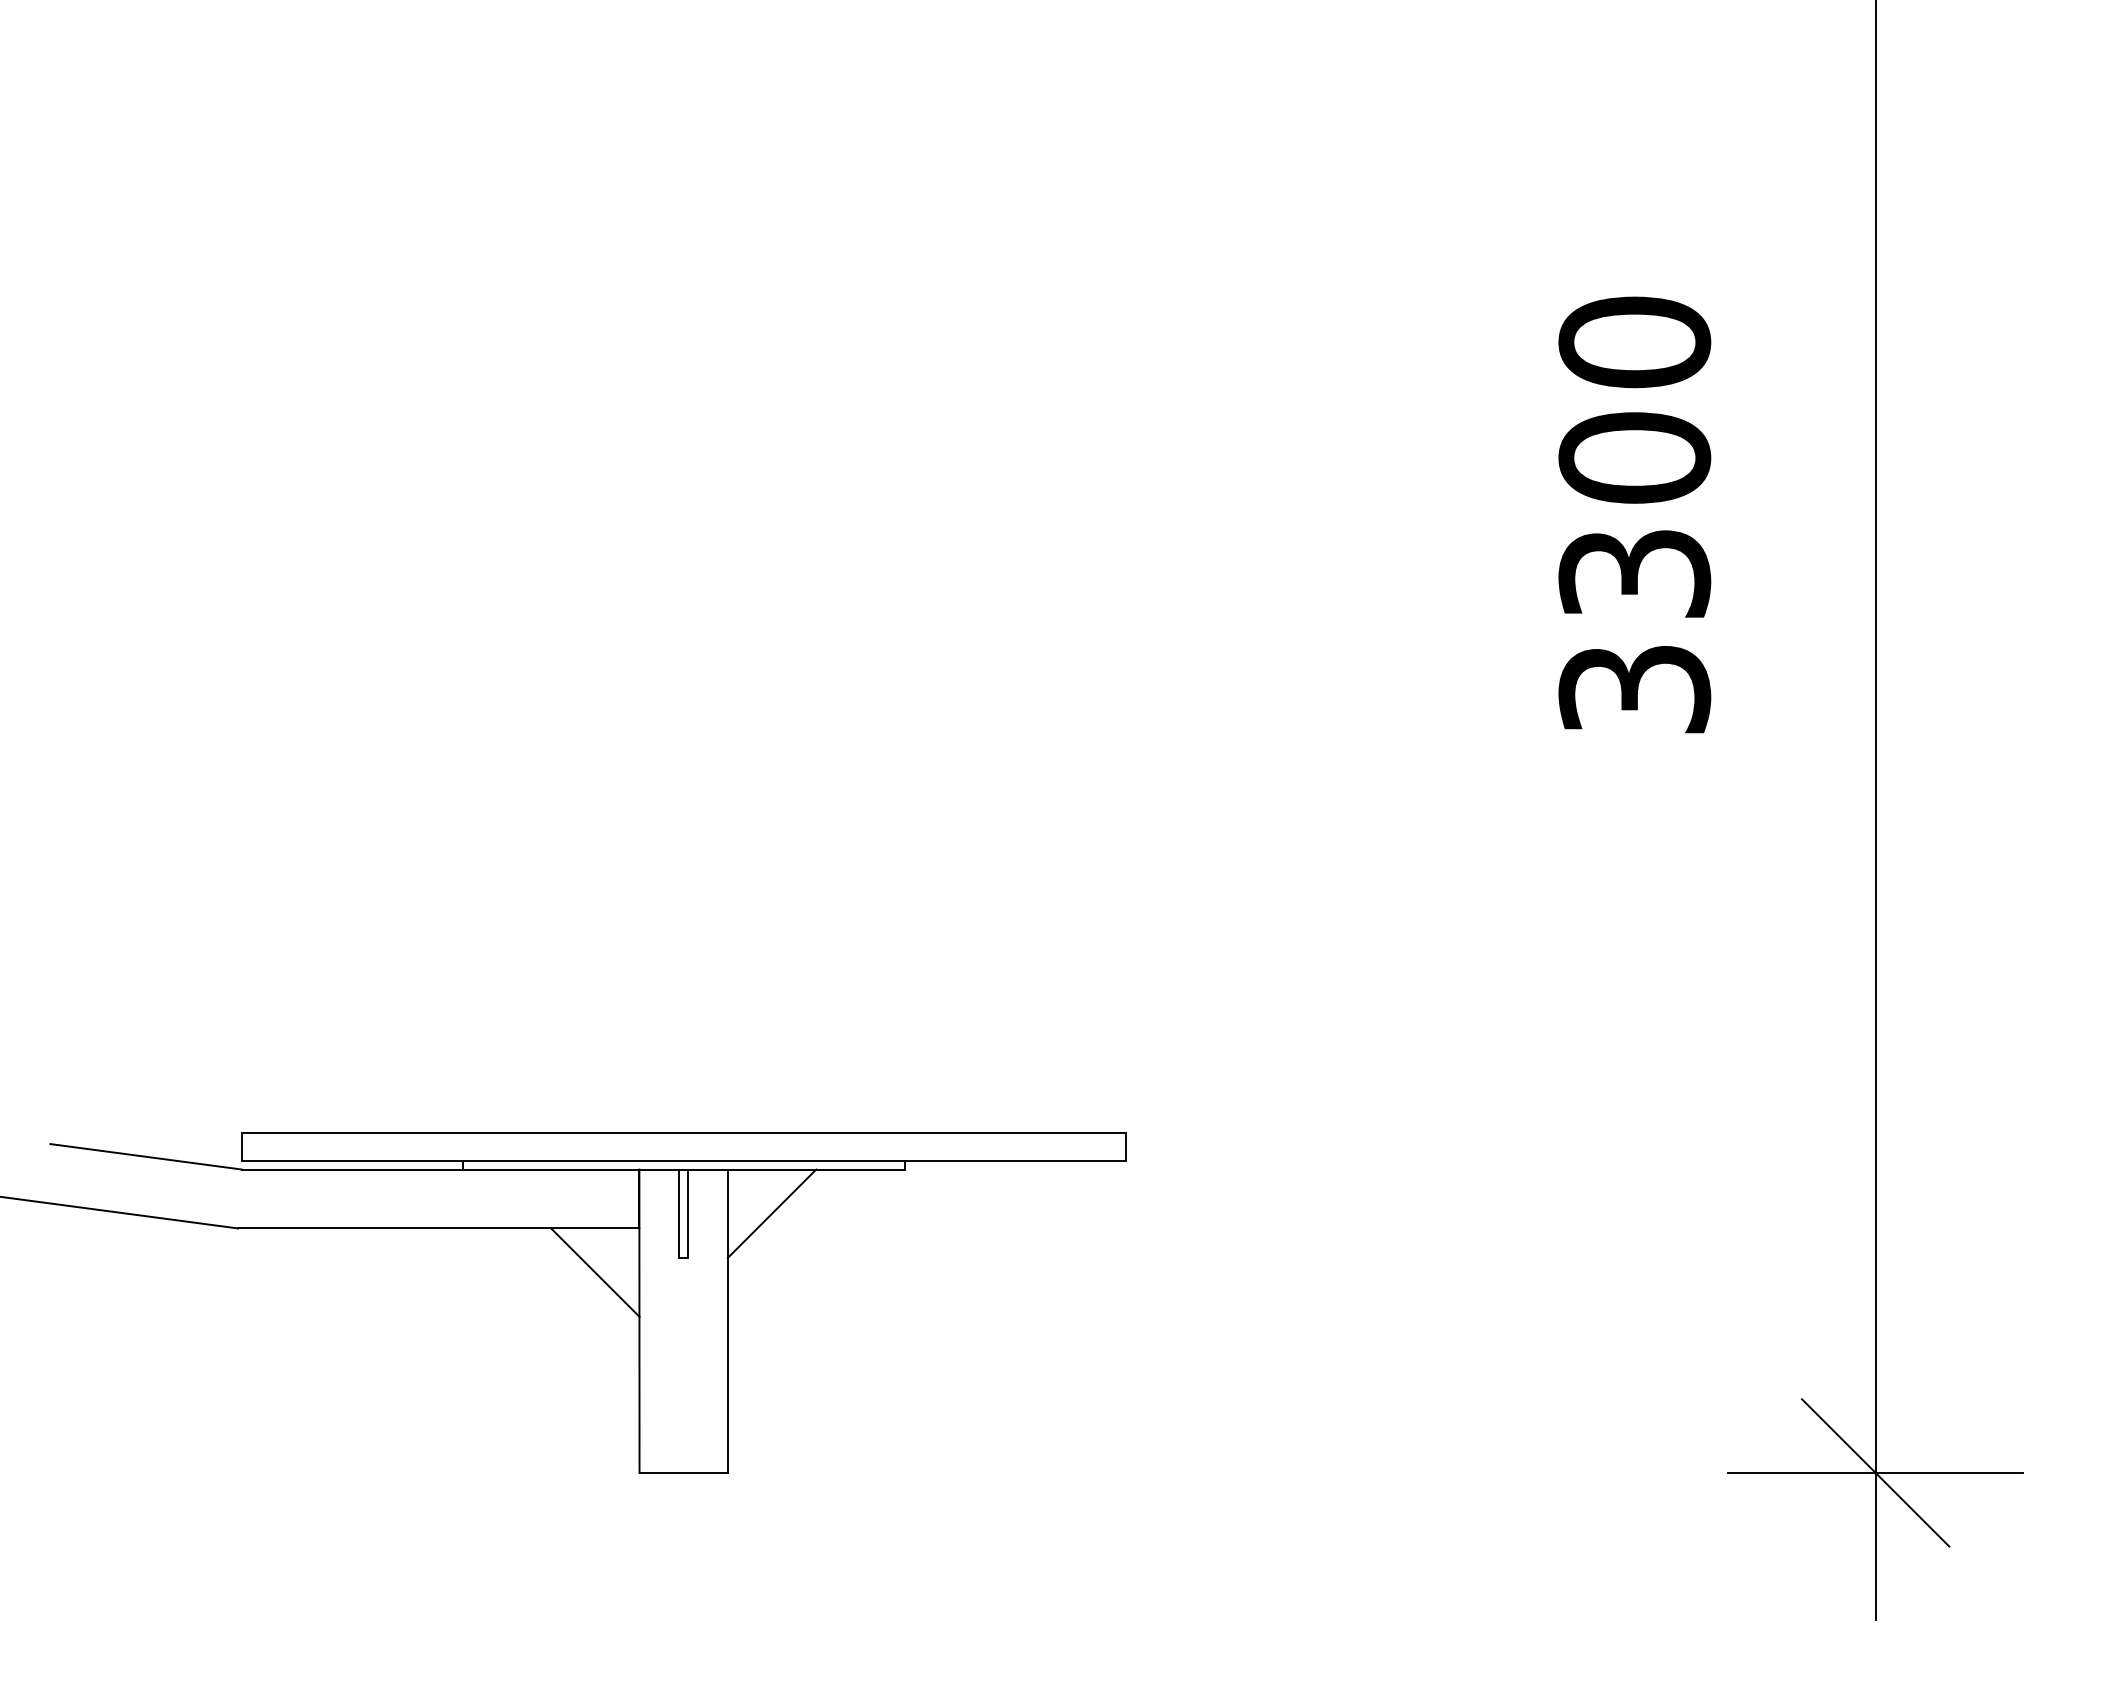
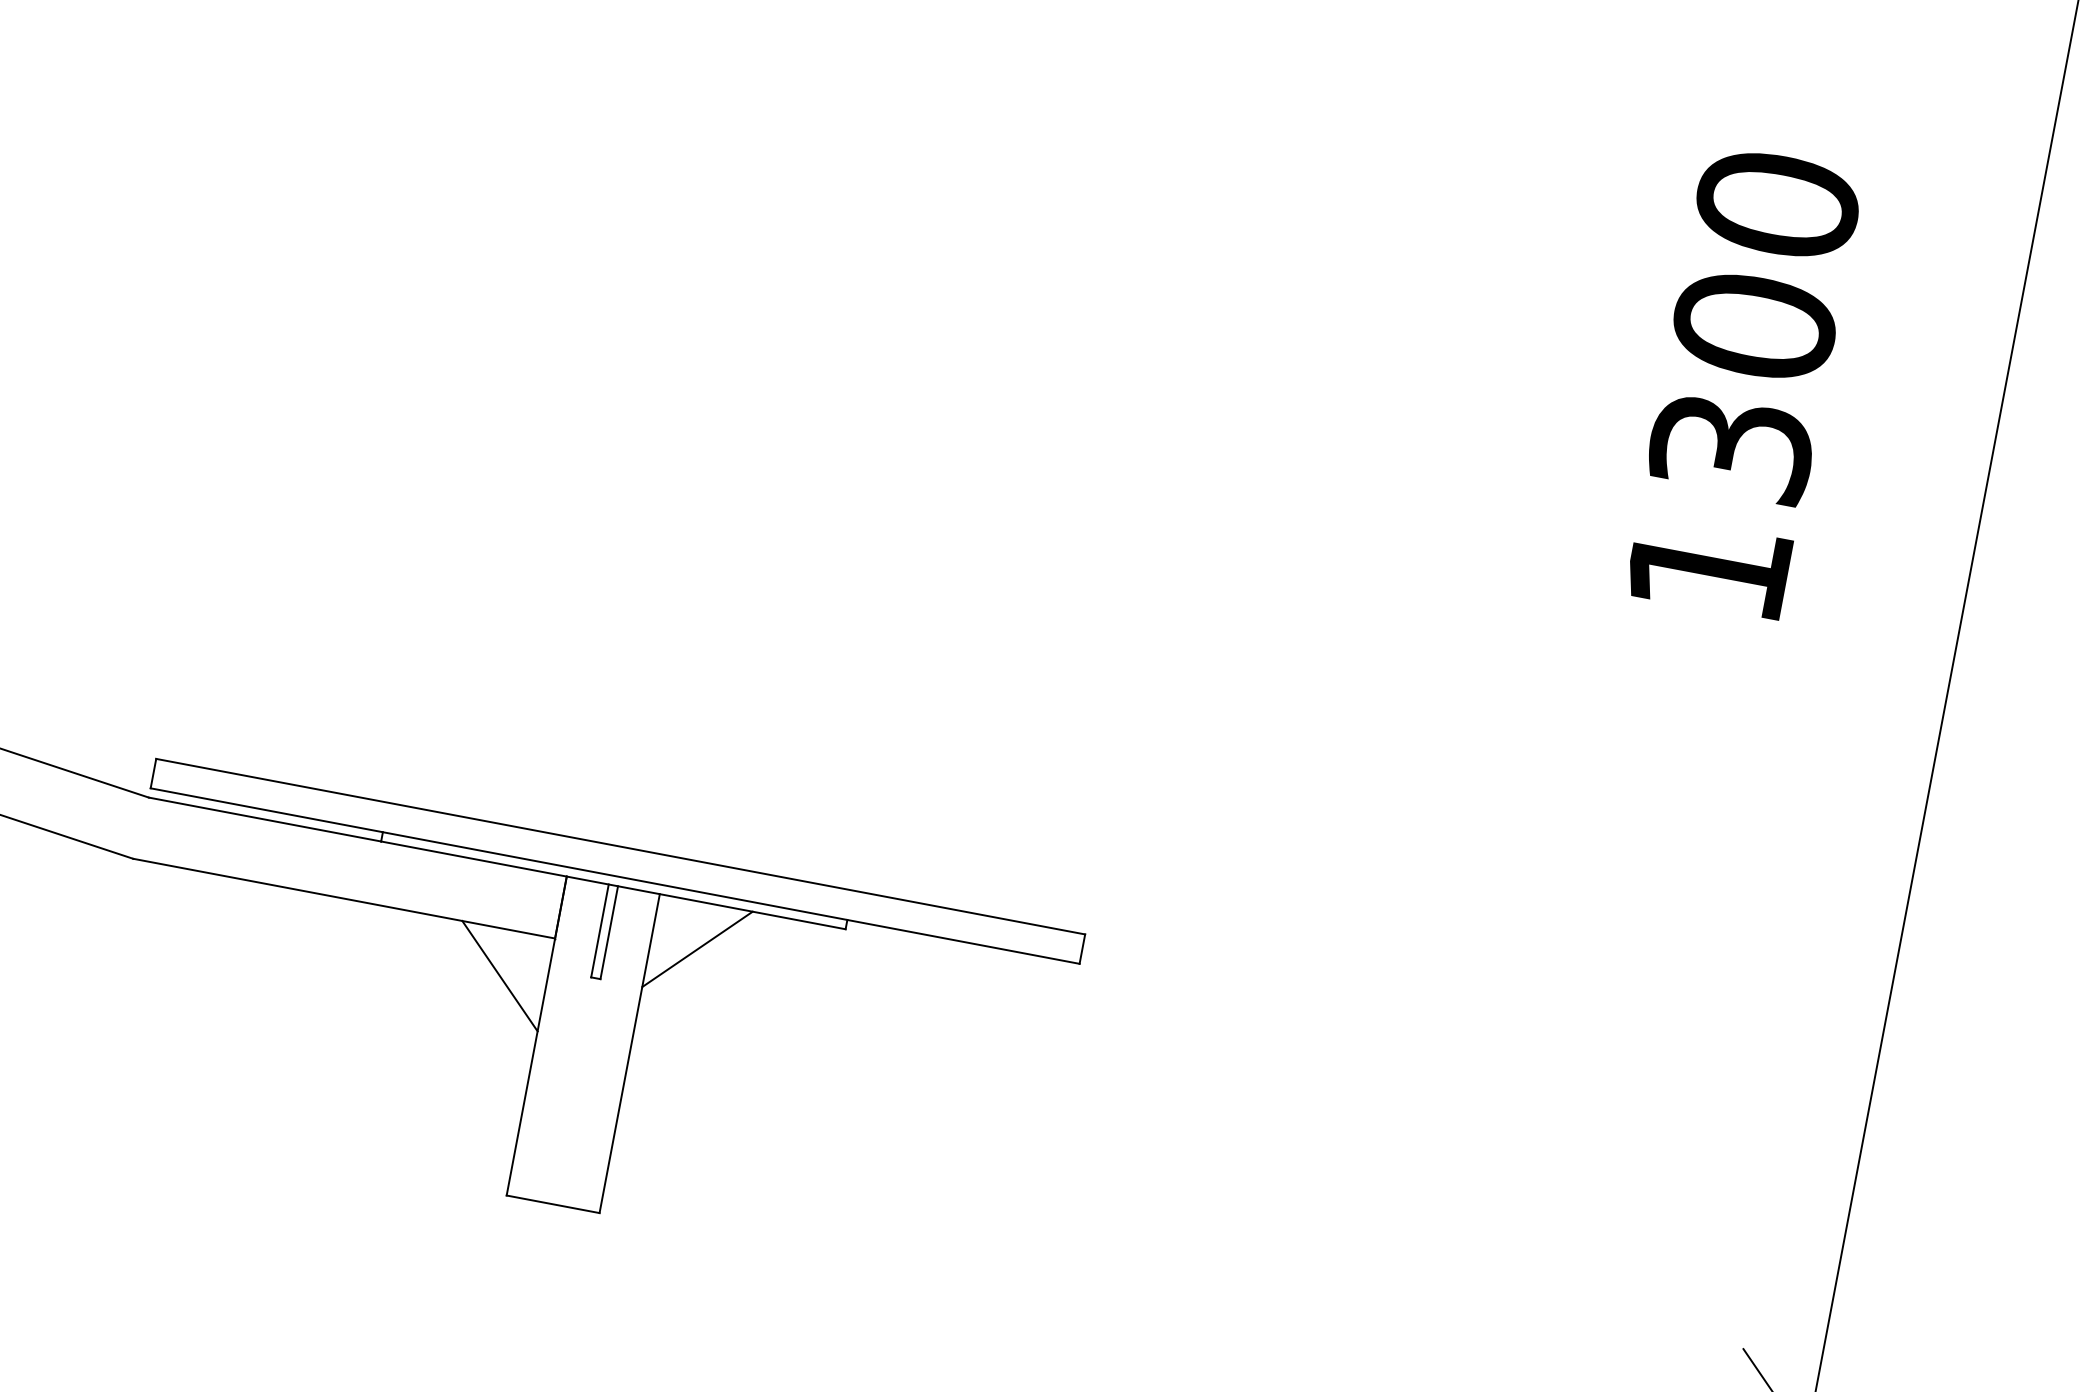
text: (1634, 689) -> (1708, 569), 3300 -> 1300

